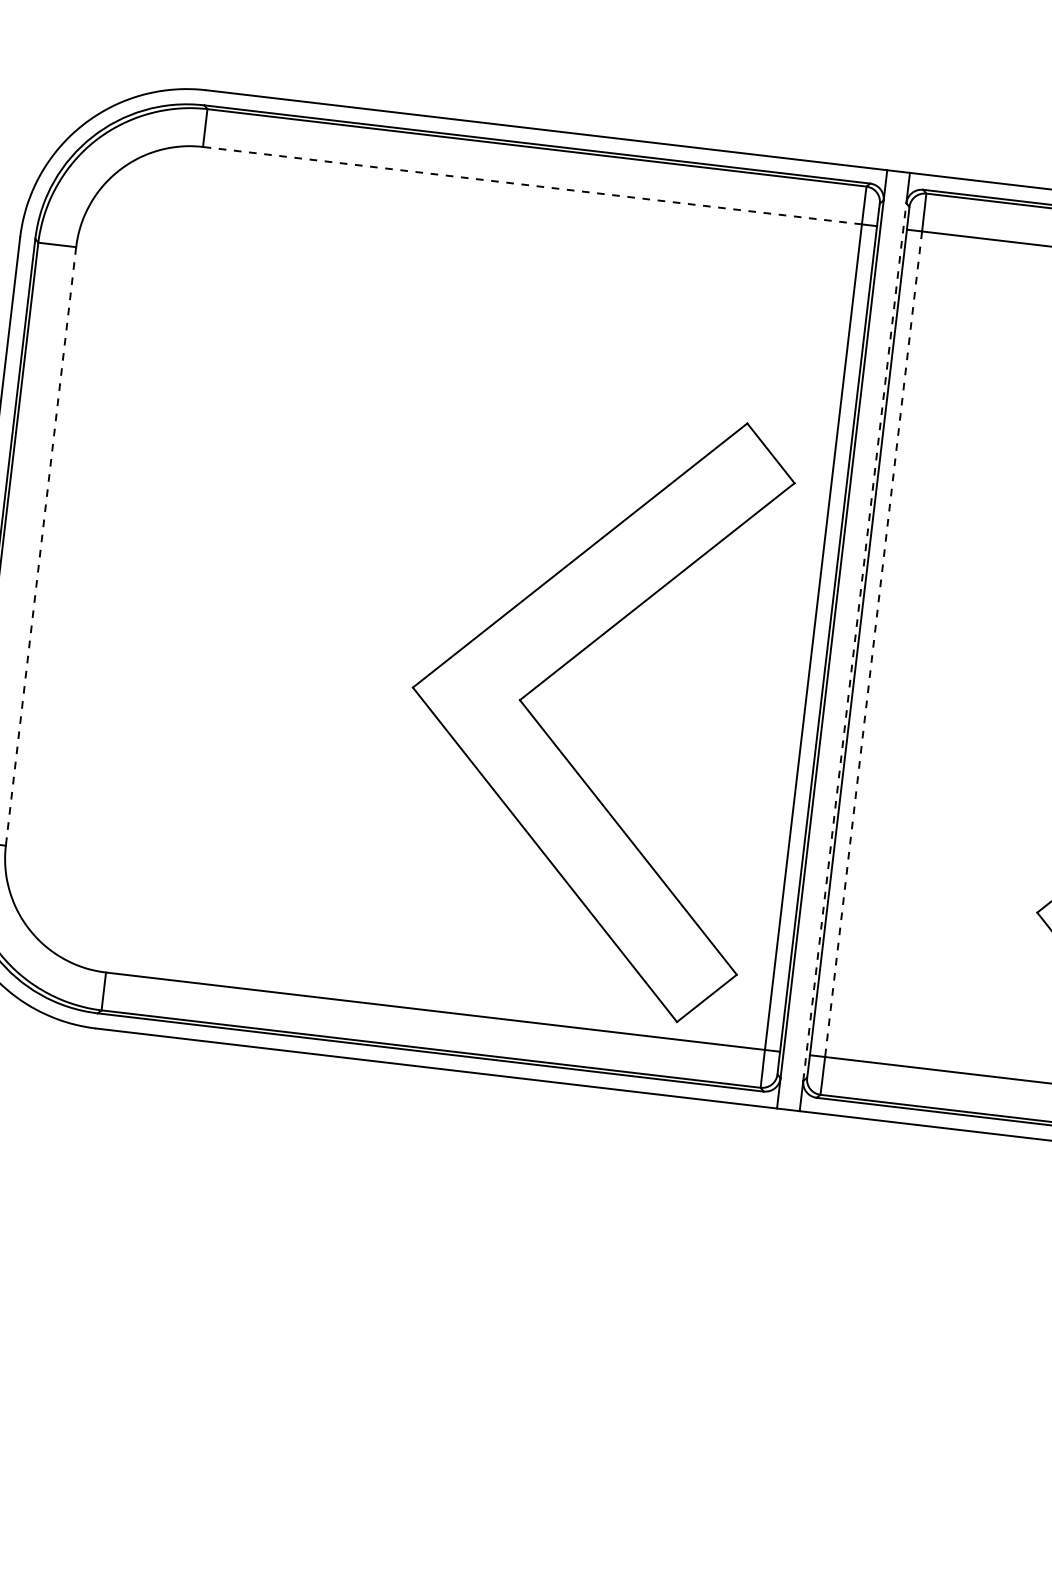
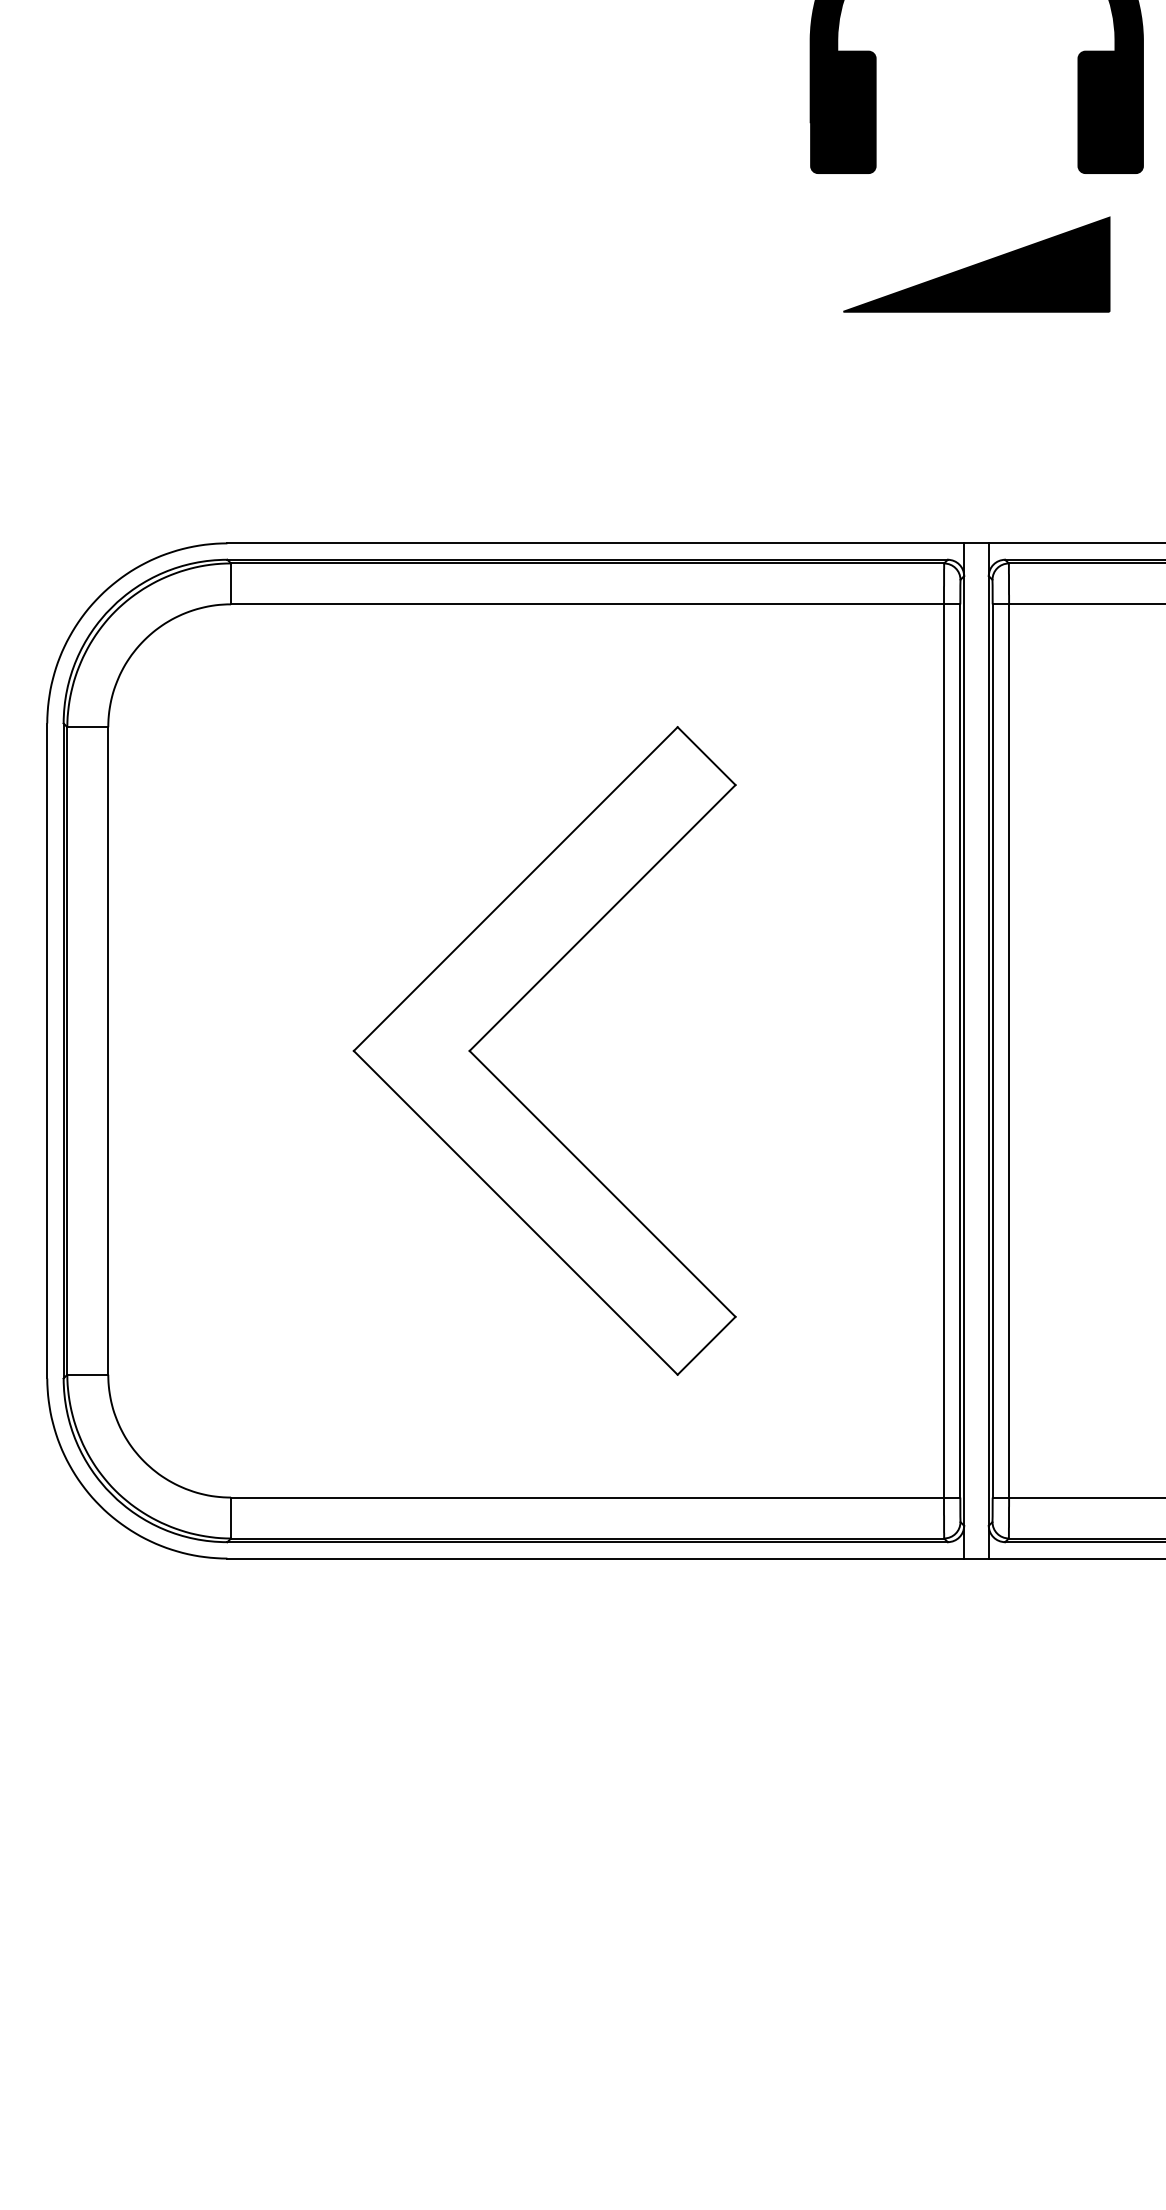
line: (532, 185) -> (587, 604), dashed -> solid
line: (41, 546) -> (108, 1050), dashed -> solid
line: (854, 641) -> (988, 1050), dashed -> solid
line: (874, 643) -> (1009, 1050), dashed -> solid
part: (559, 669) -> (508, 1013), moved

